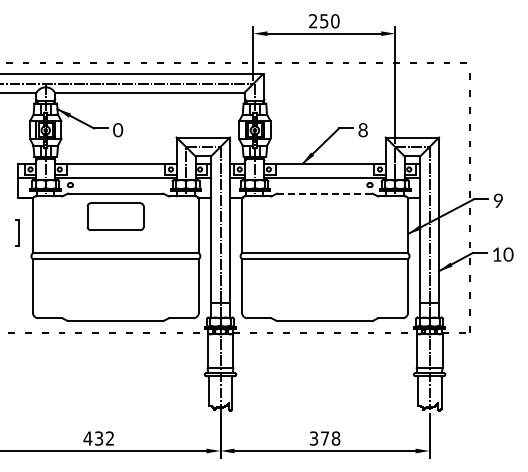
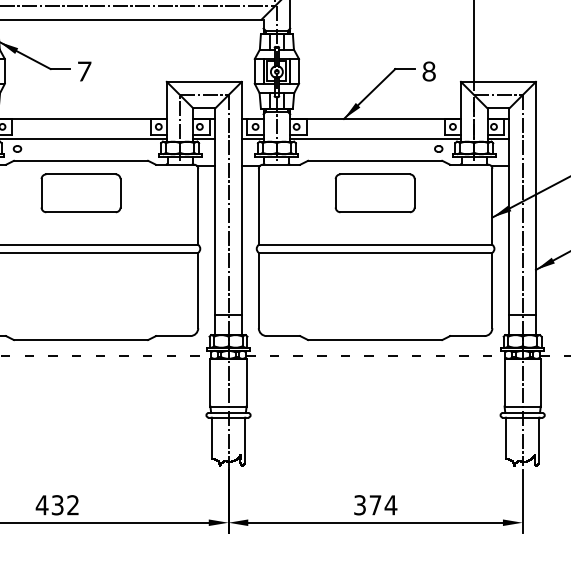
text: (118, 130) -> (85, 72), 0 -> 7
line: (324, 193) -> (374, 160), dashed -> solid
part: (324, 216) -> (374, 192), added
text: (335, 438) -> (390, 505), 378 -> 374

